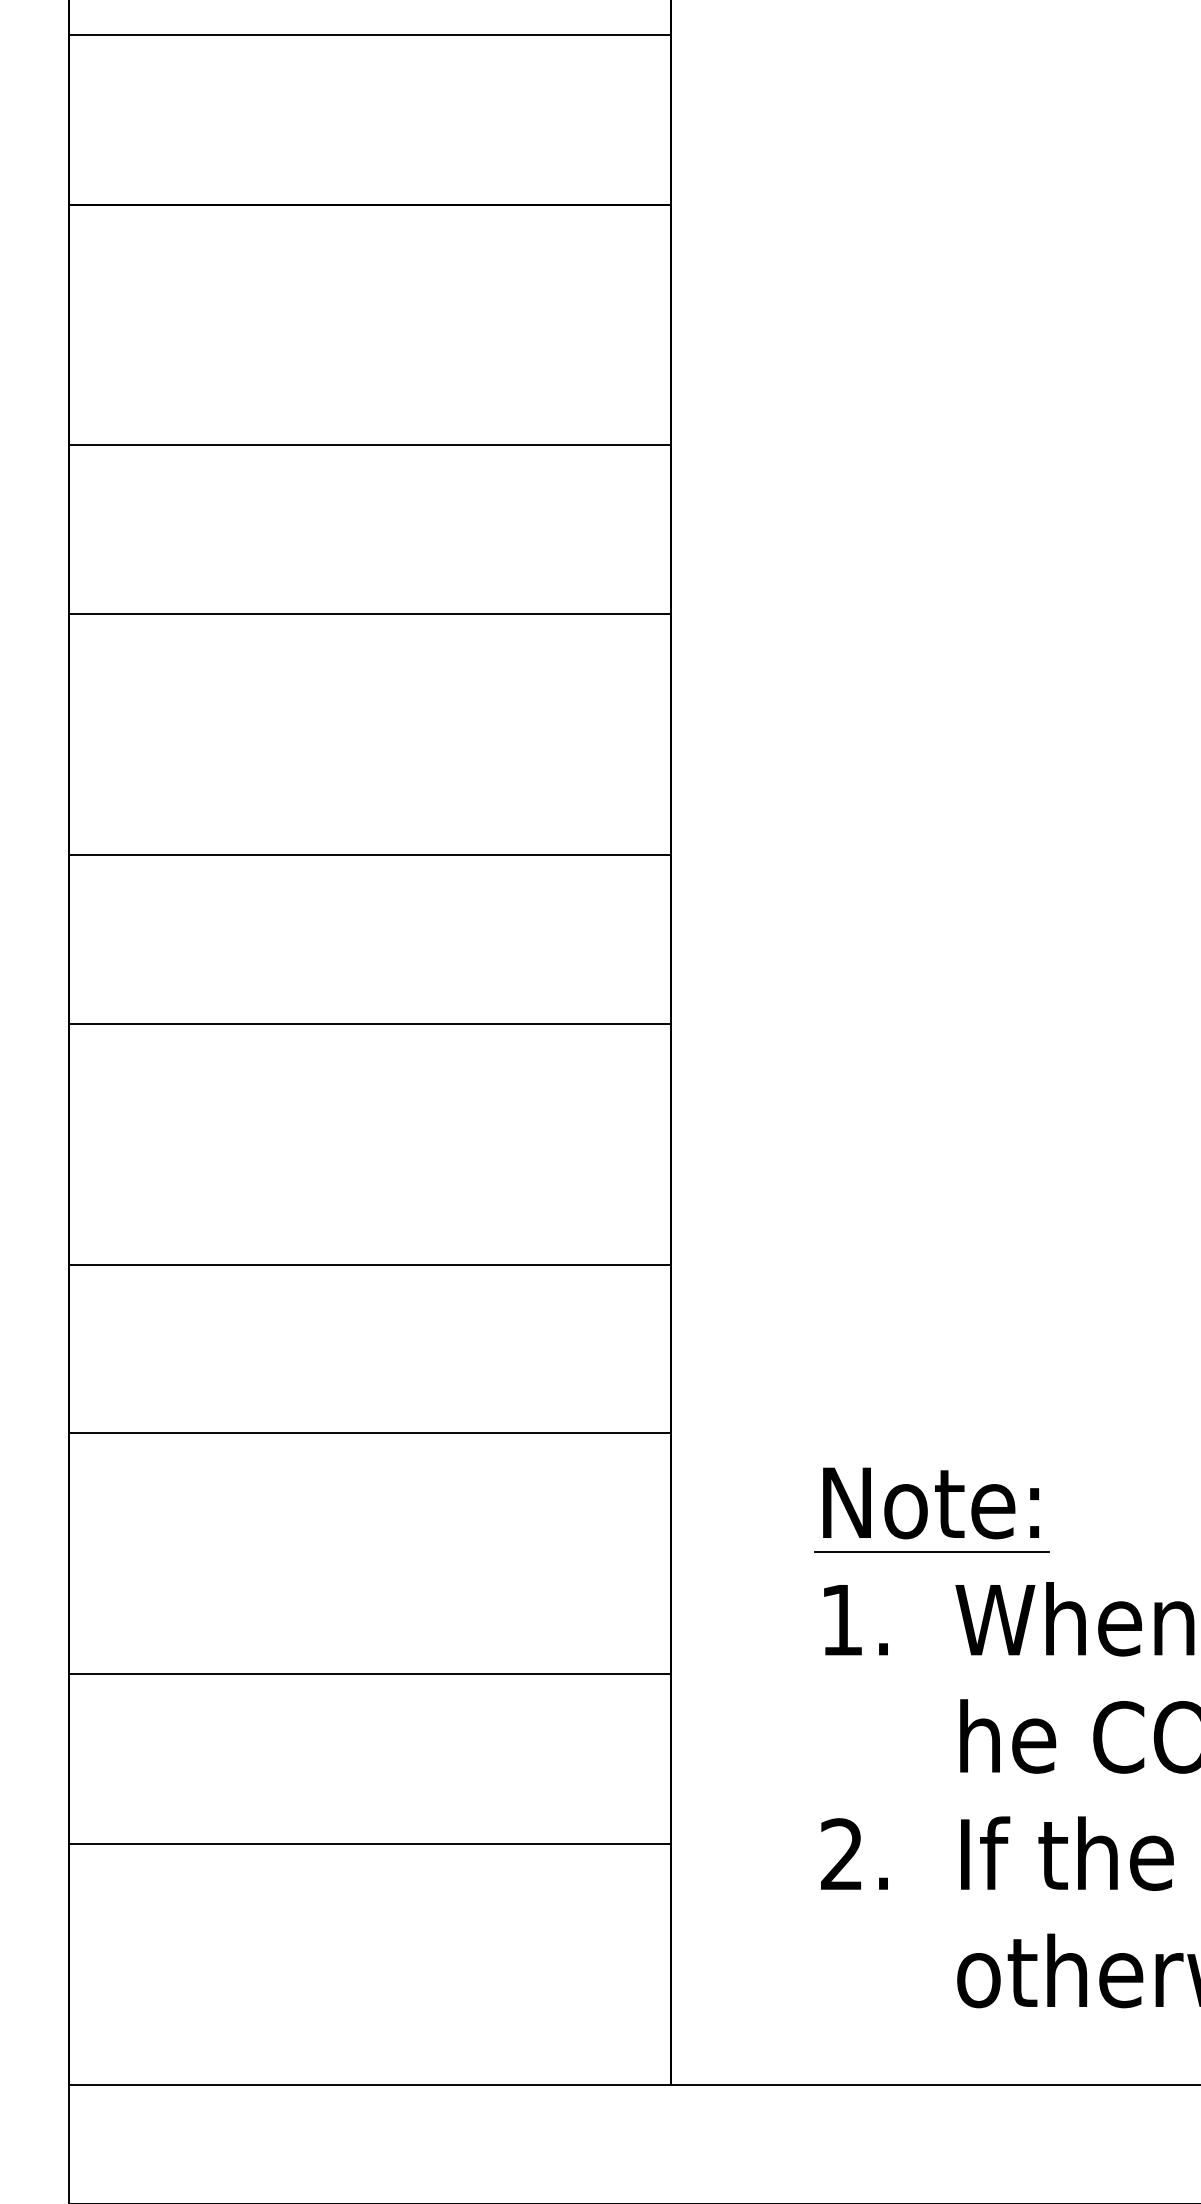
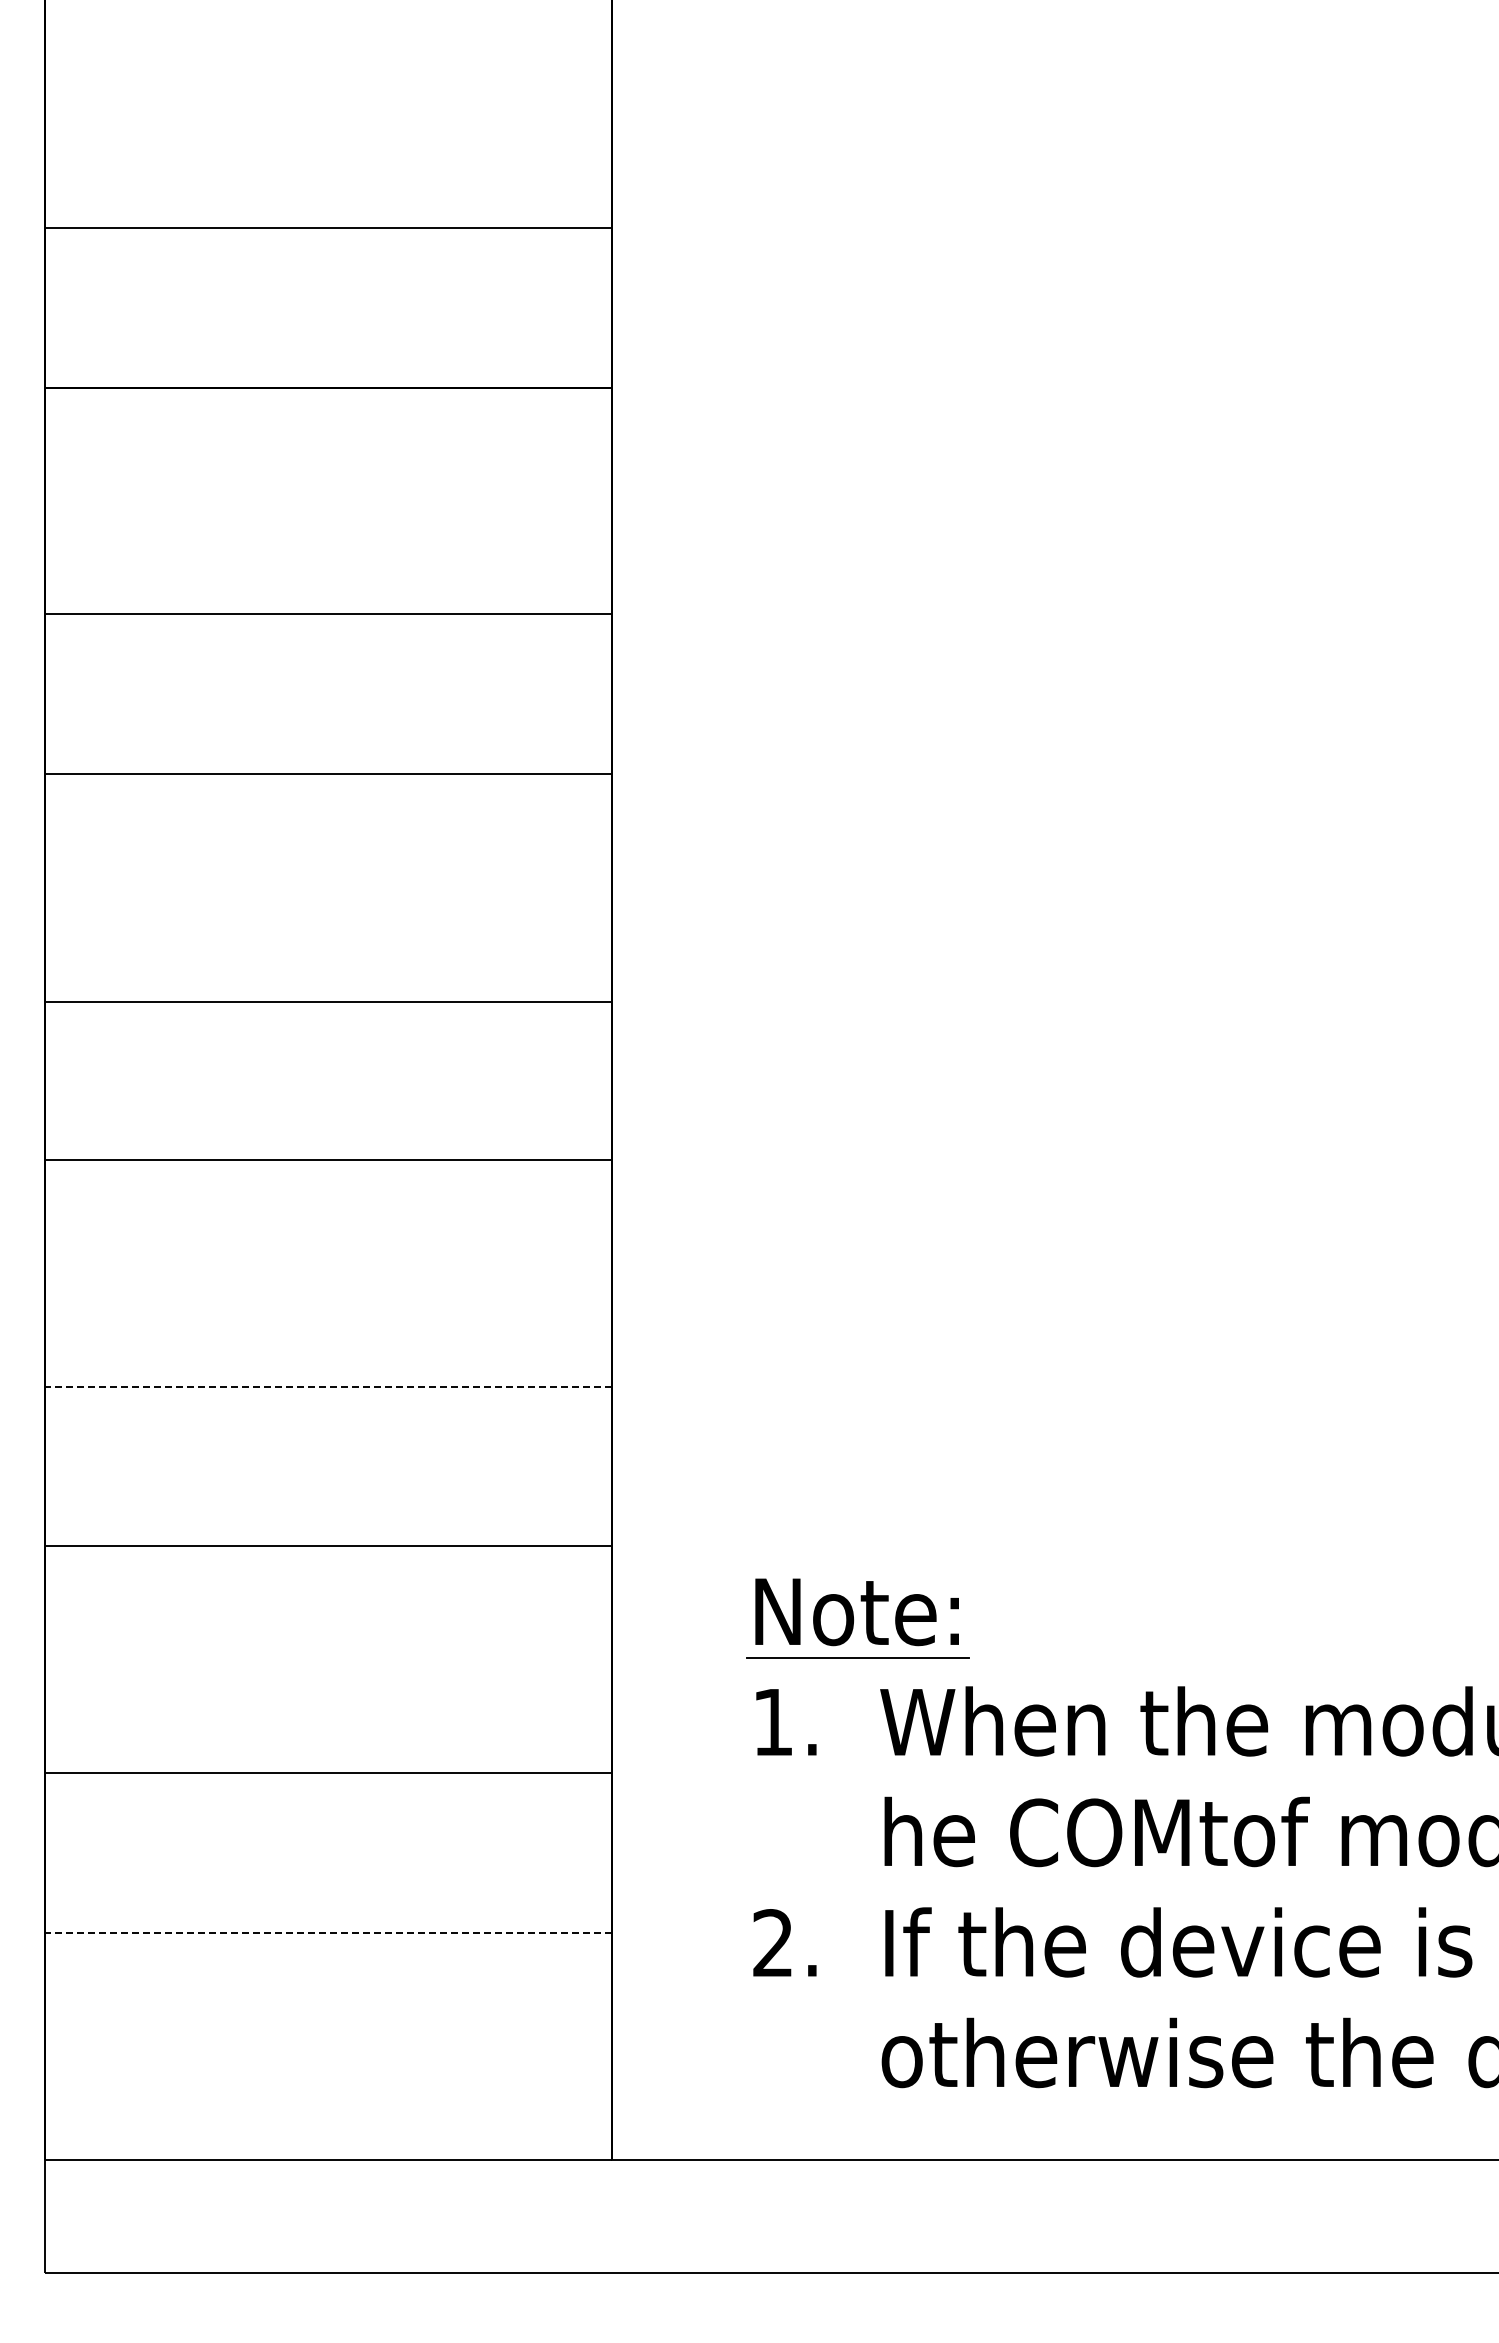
line: (369, 1264) -> (327, 1387), solid -> dashed
line: (369, 1844) -> (327, 1933), solid -> dashed

